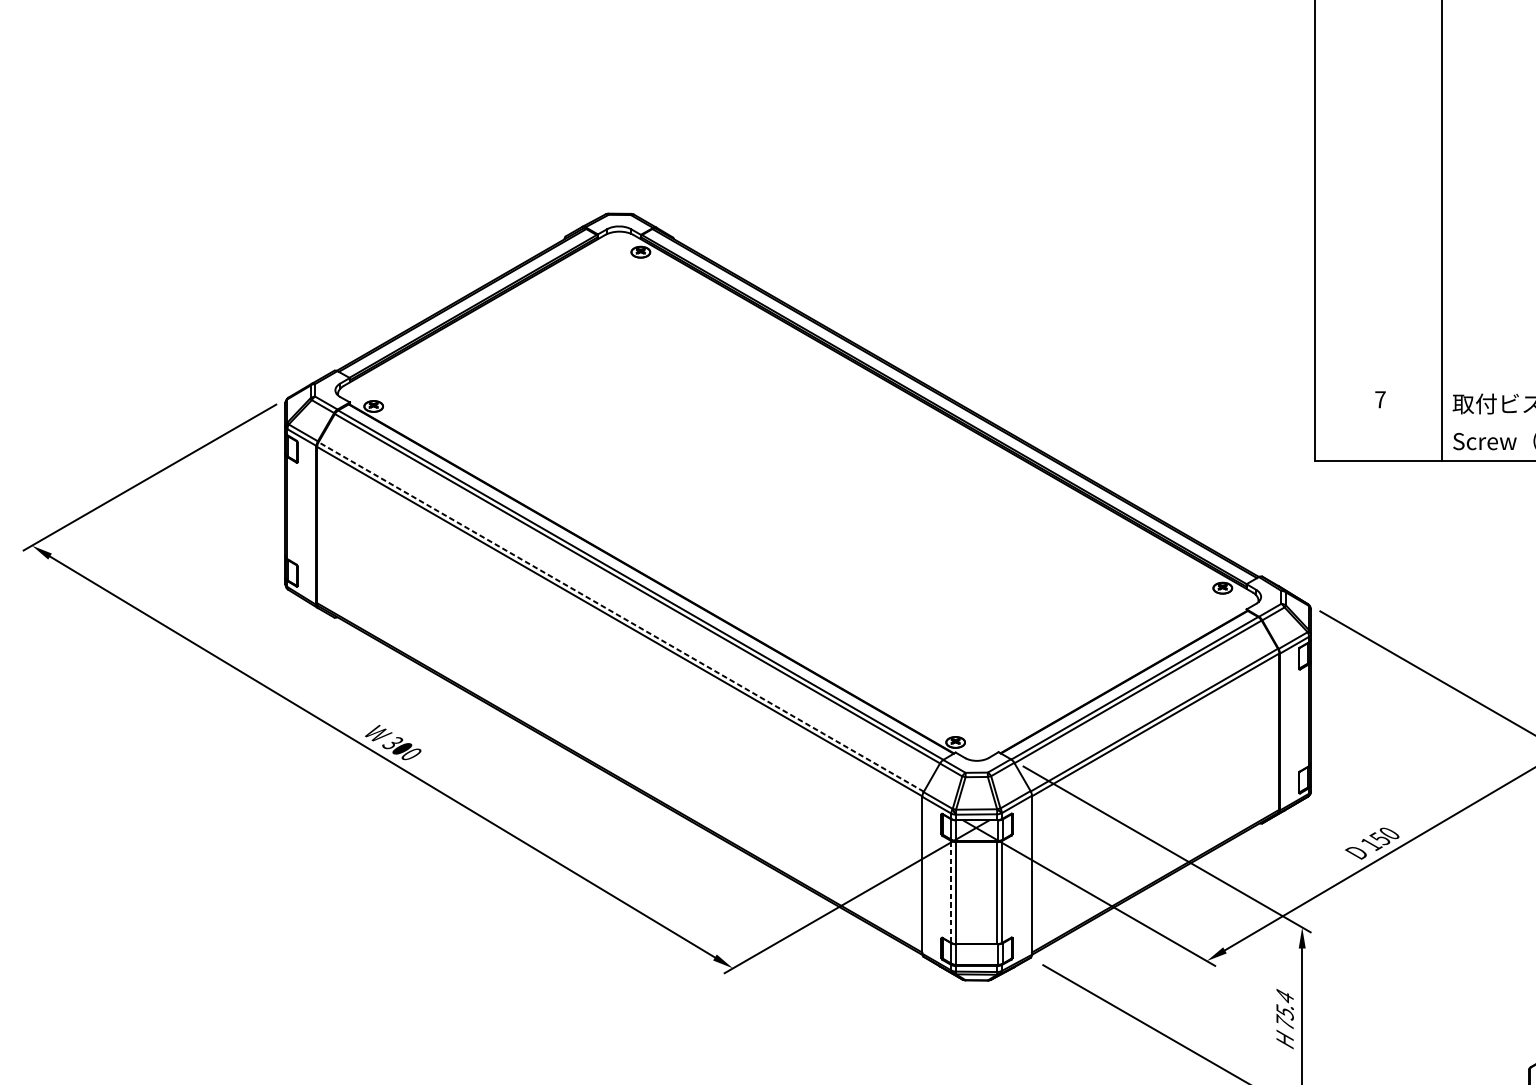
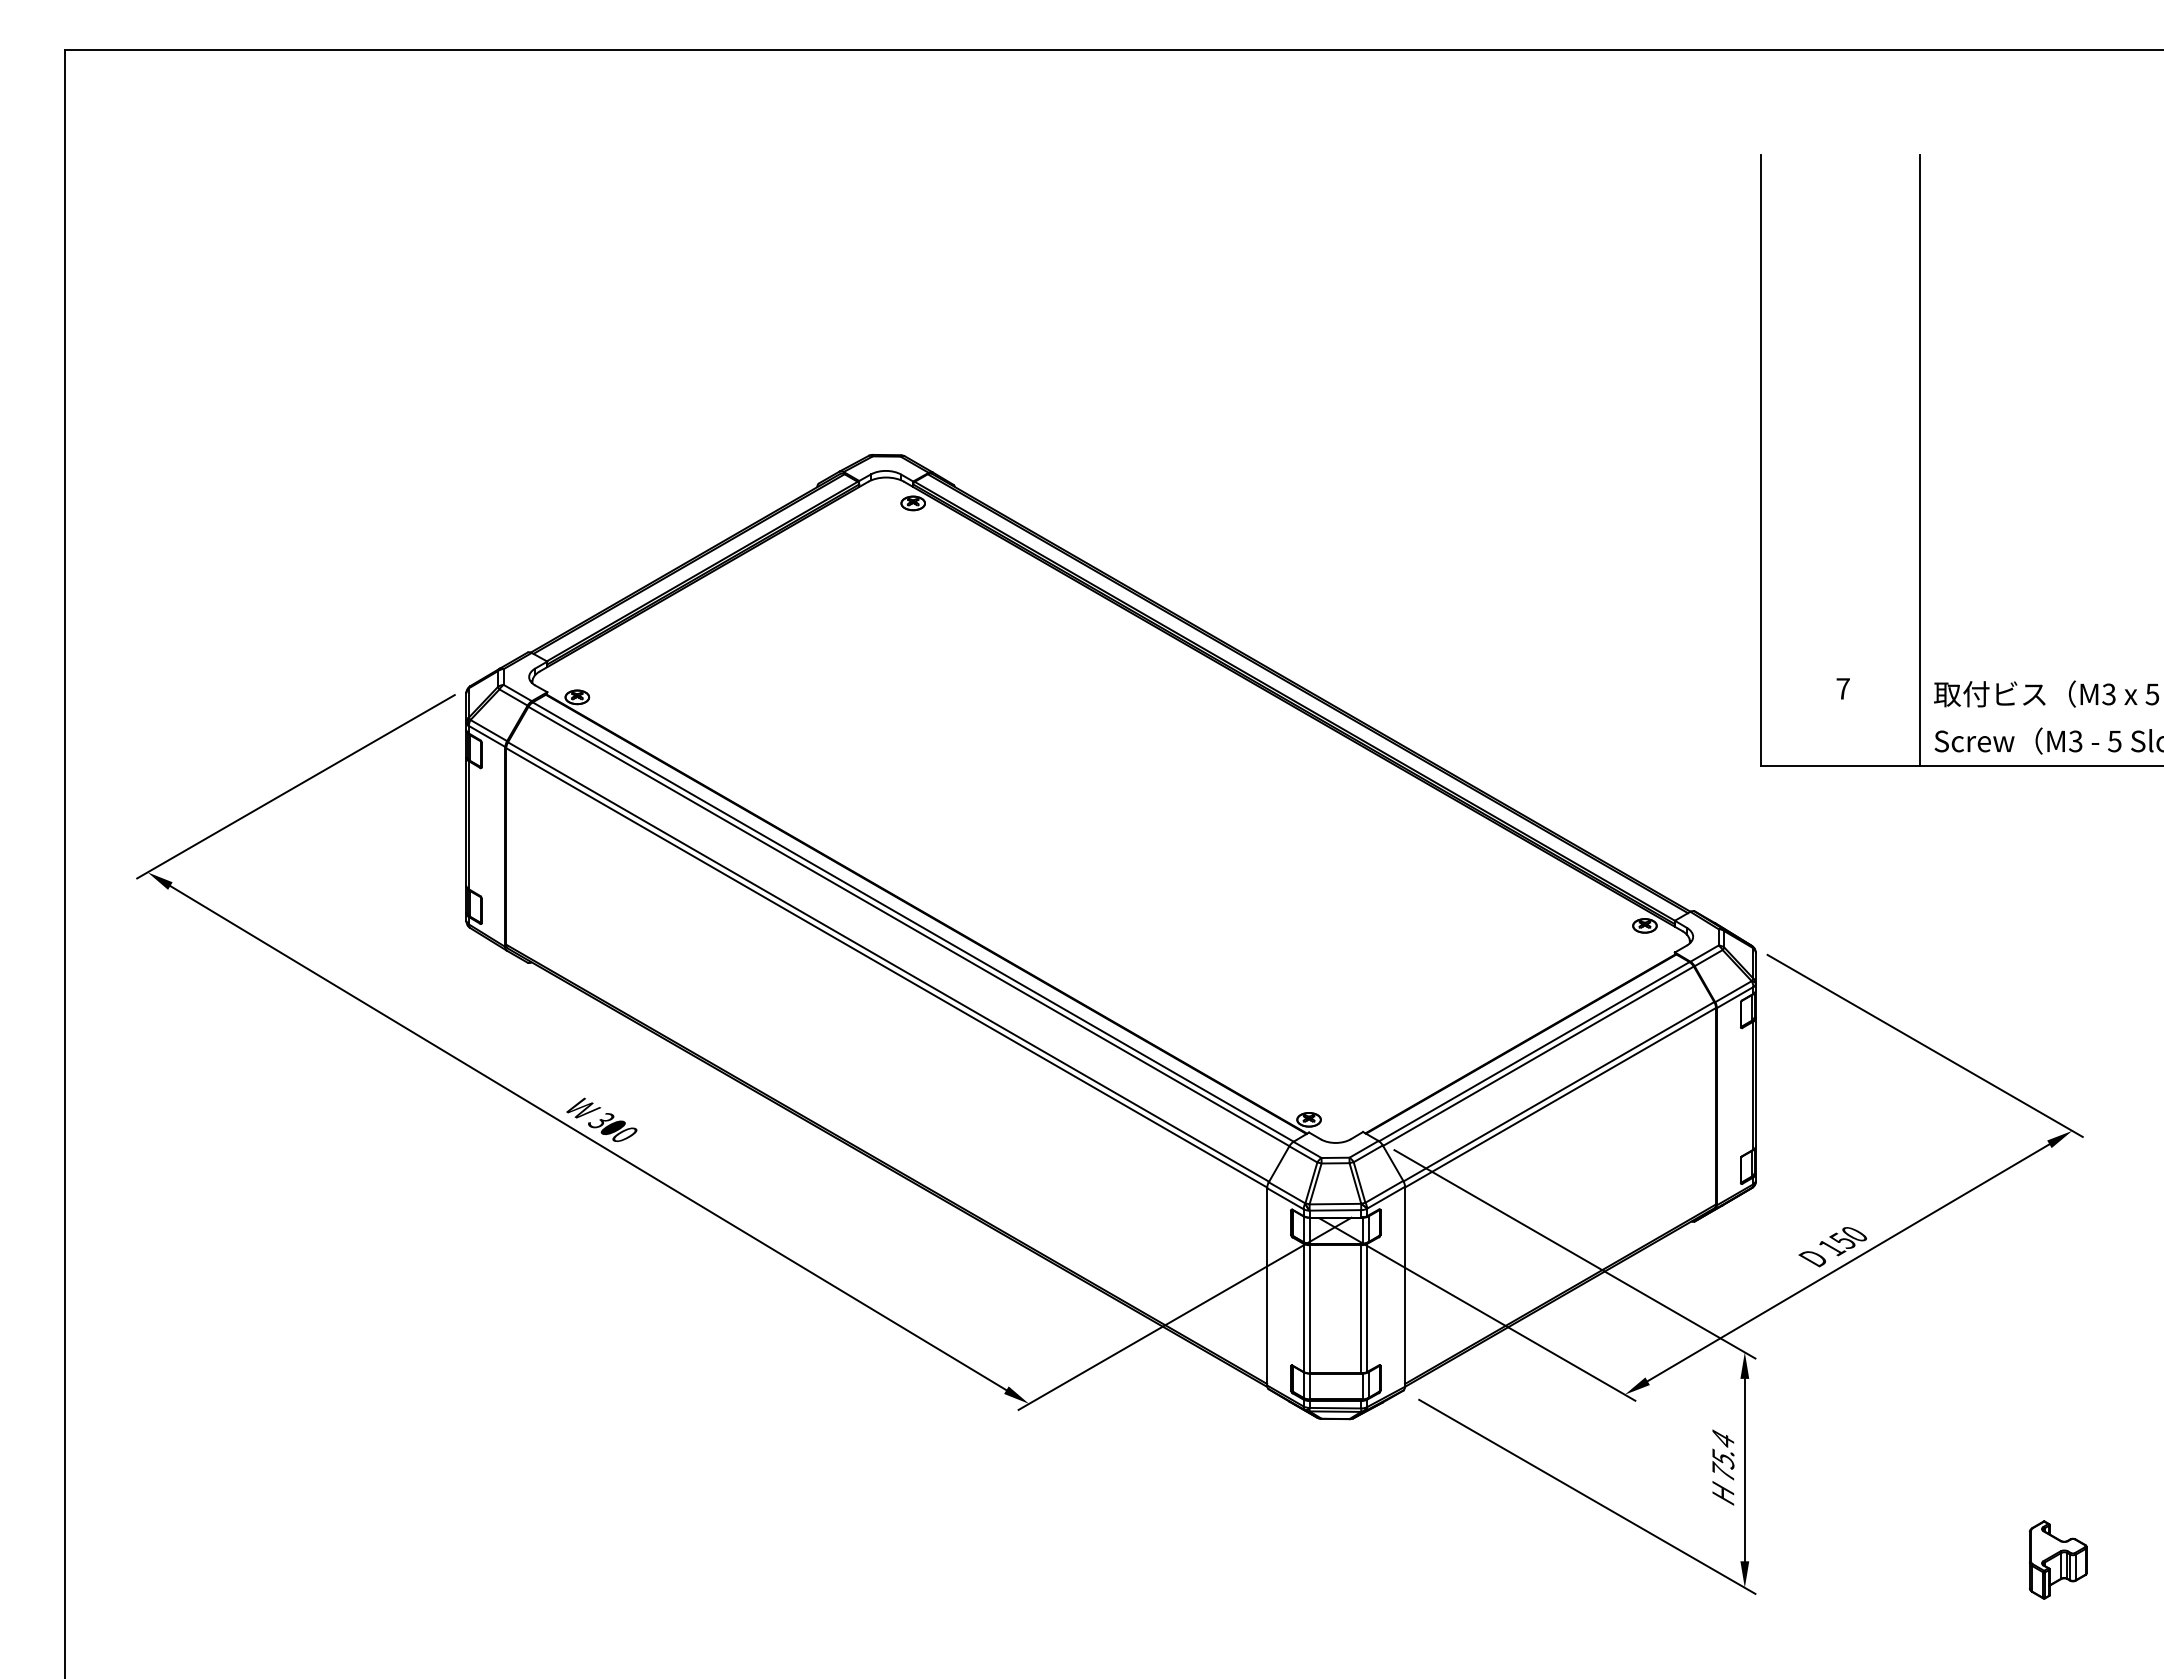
line: (621, 616) -> (888, 961), dashed -> solid
line: (951, 892) -> (1303, 1308), dashed -> solid

